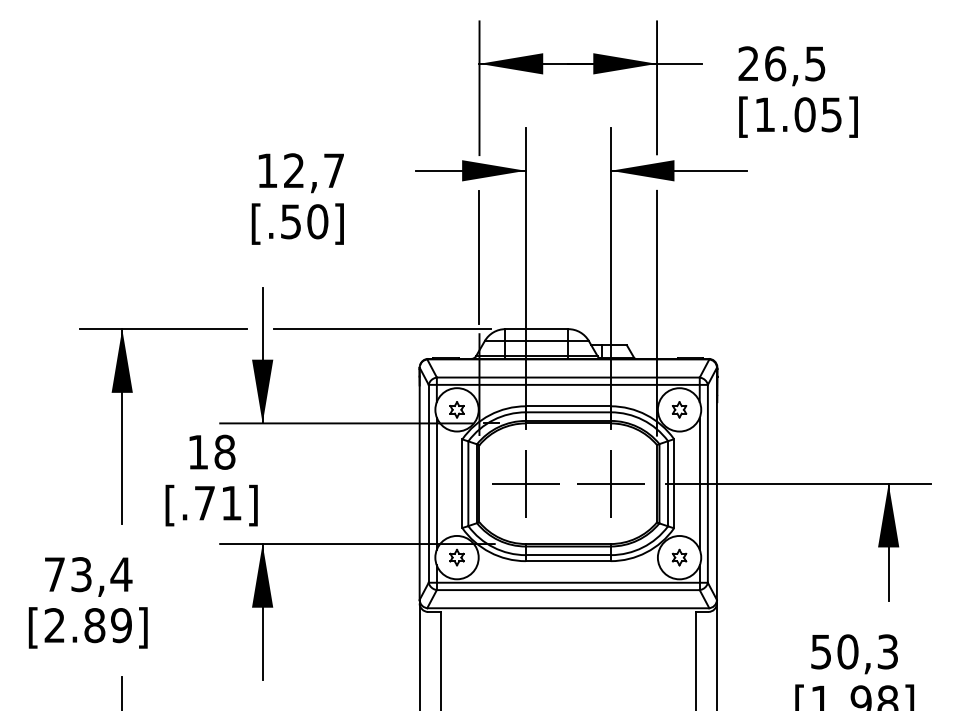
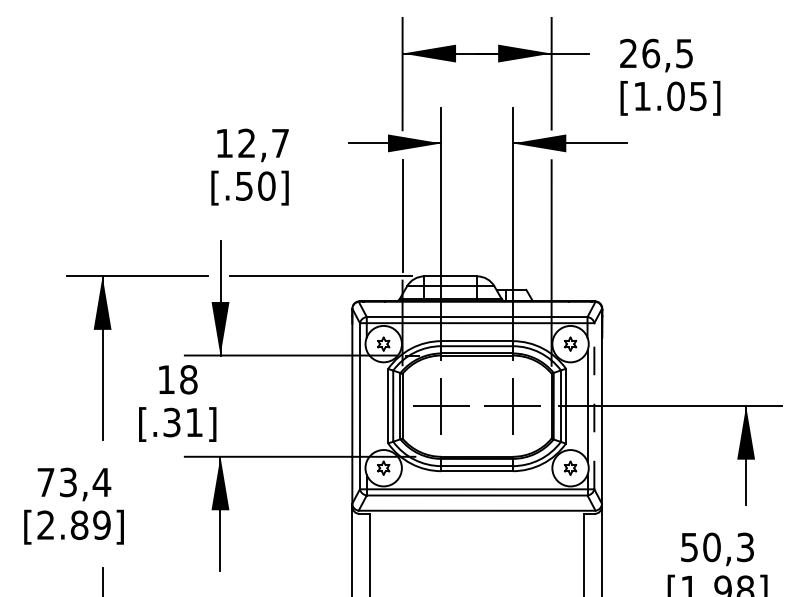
line: (436, 482) -> (366, 405), removed
line: (708, 482) -> (594, 405), solid -> dashed
text: (204, 503) -> (171, 422), [.71] -> [.31]

